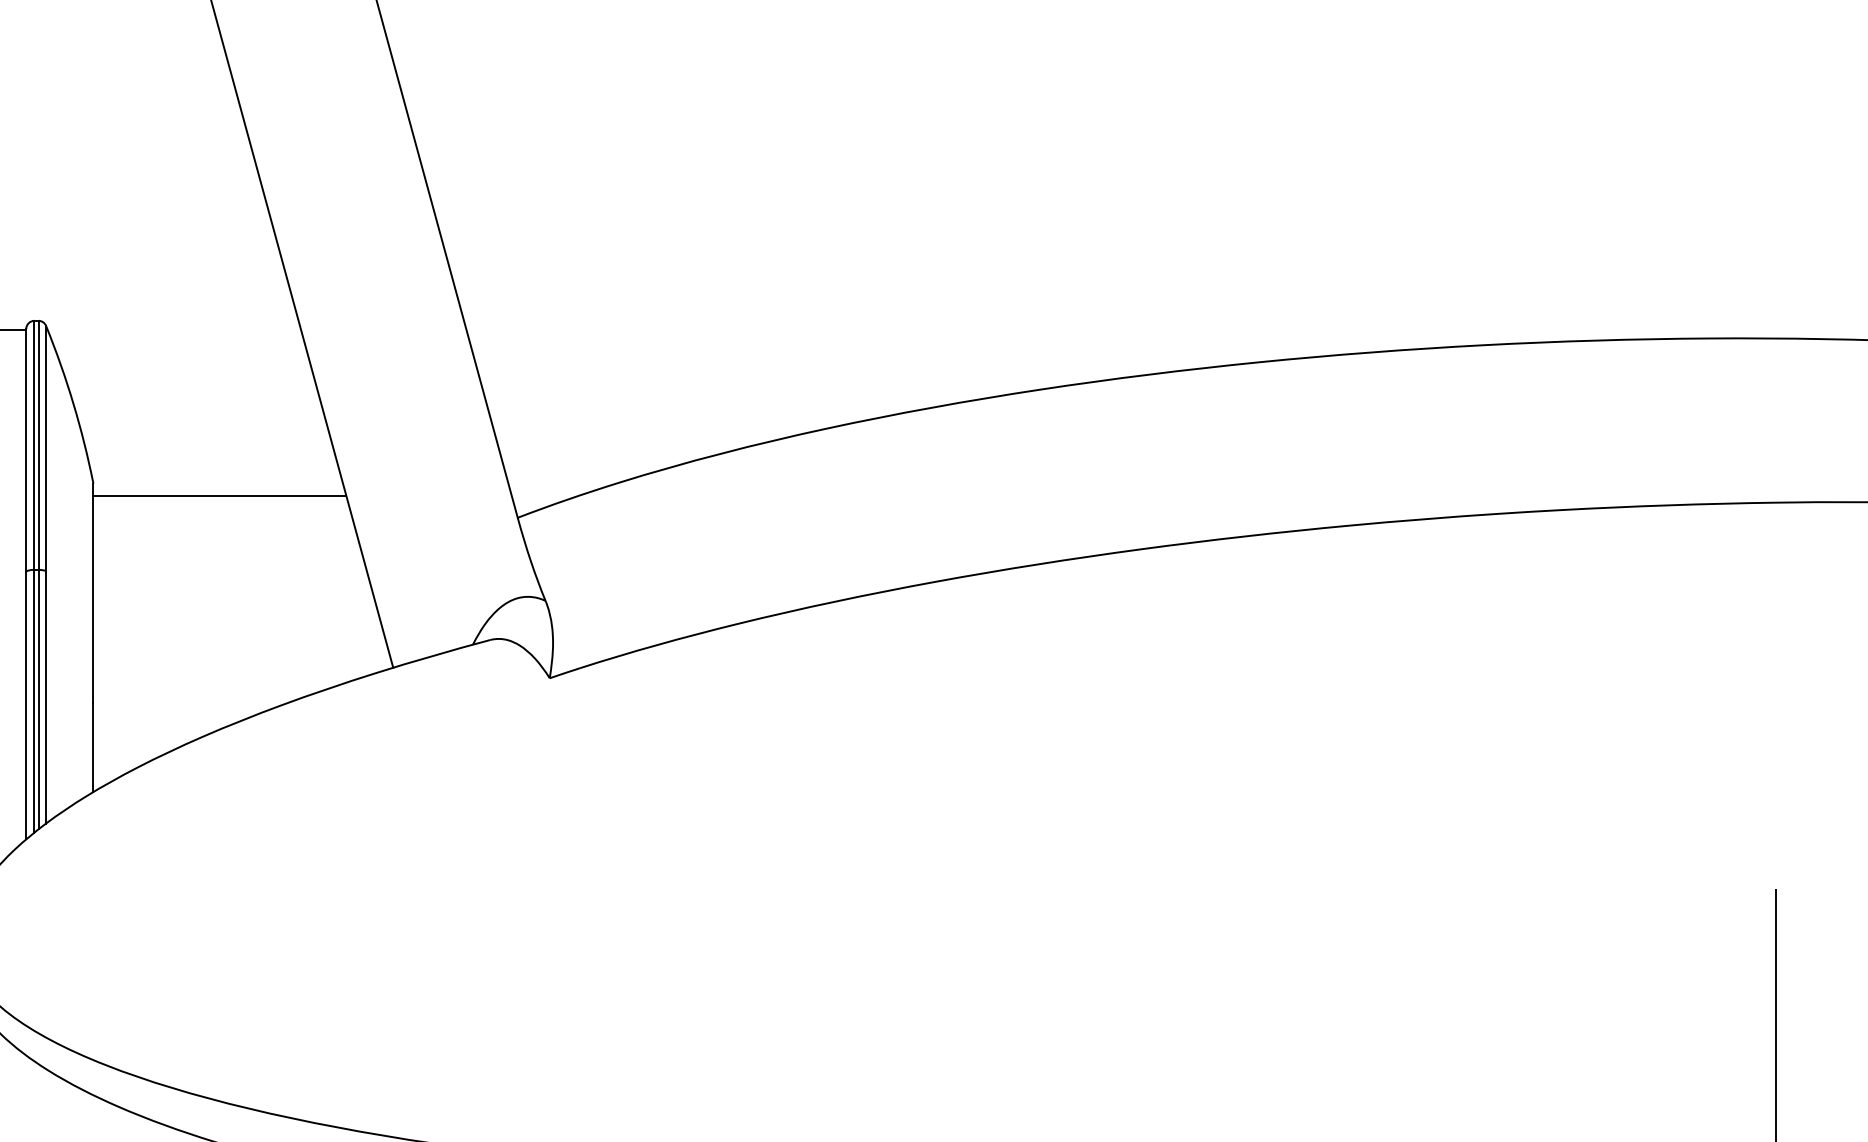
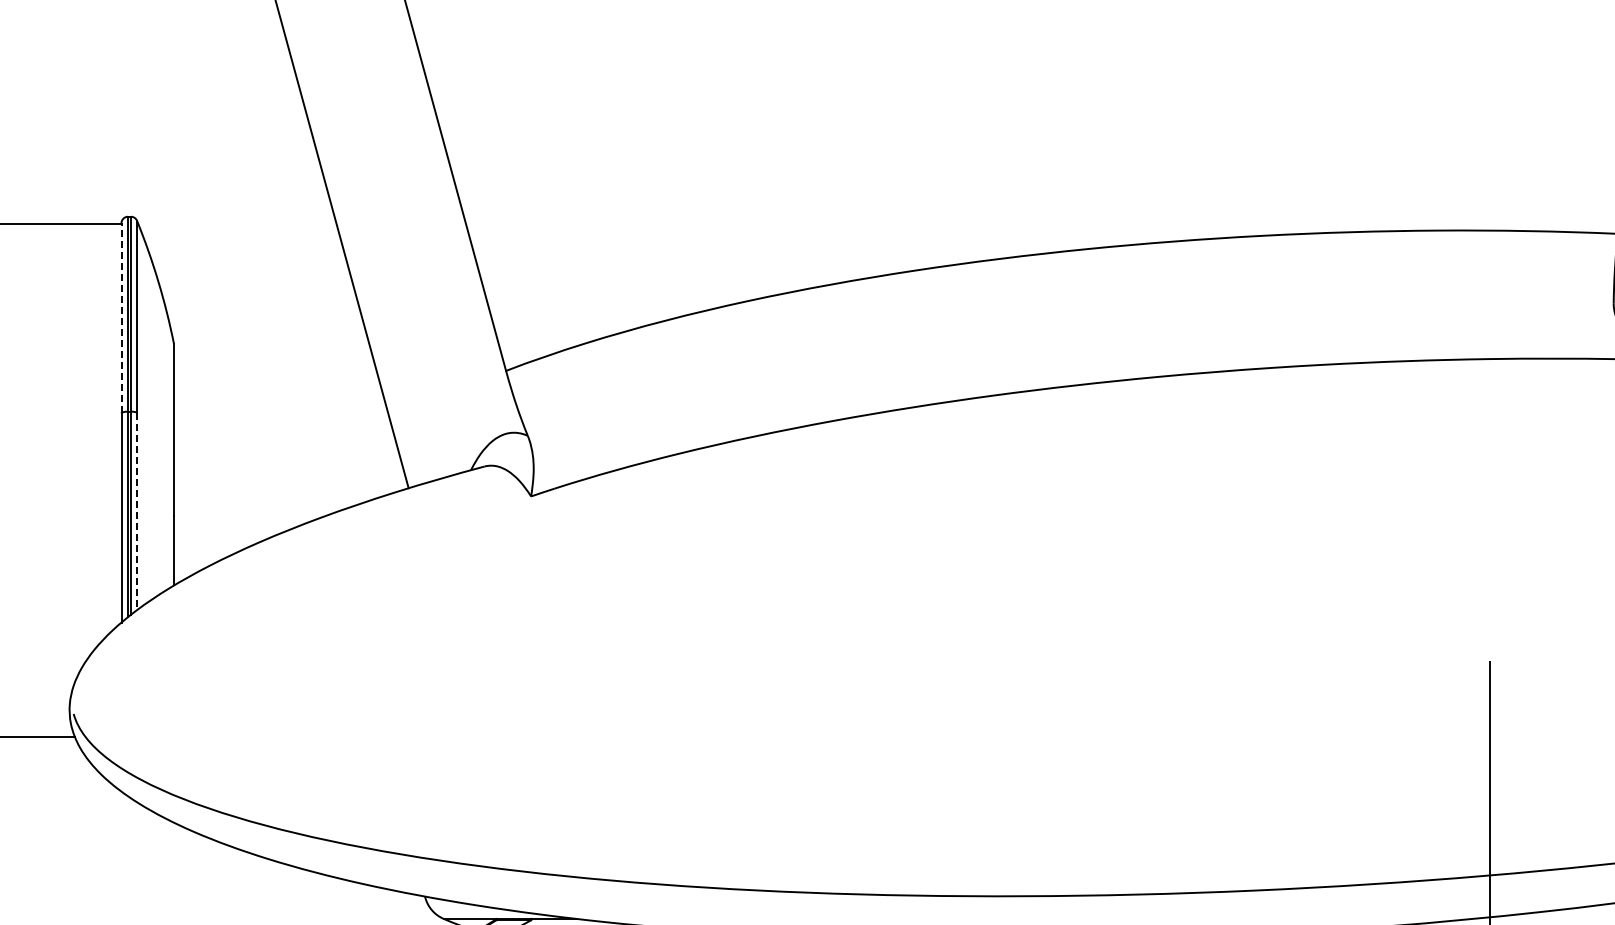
line: (26, 449) -> (121, 317), solid -> dashed
line: (220, 495) -> (273, 353), removed
line: (46, 697) -> (137, 511), solid -> dashed

